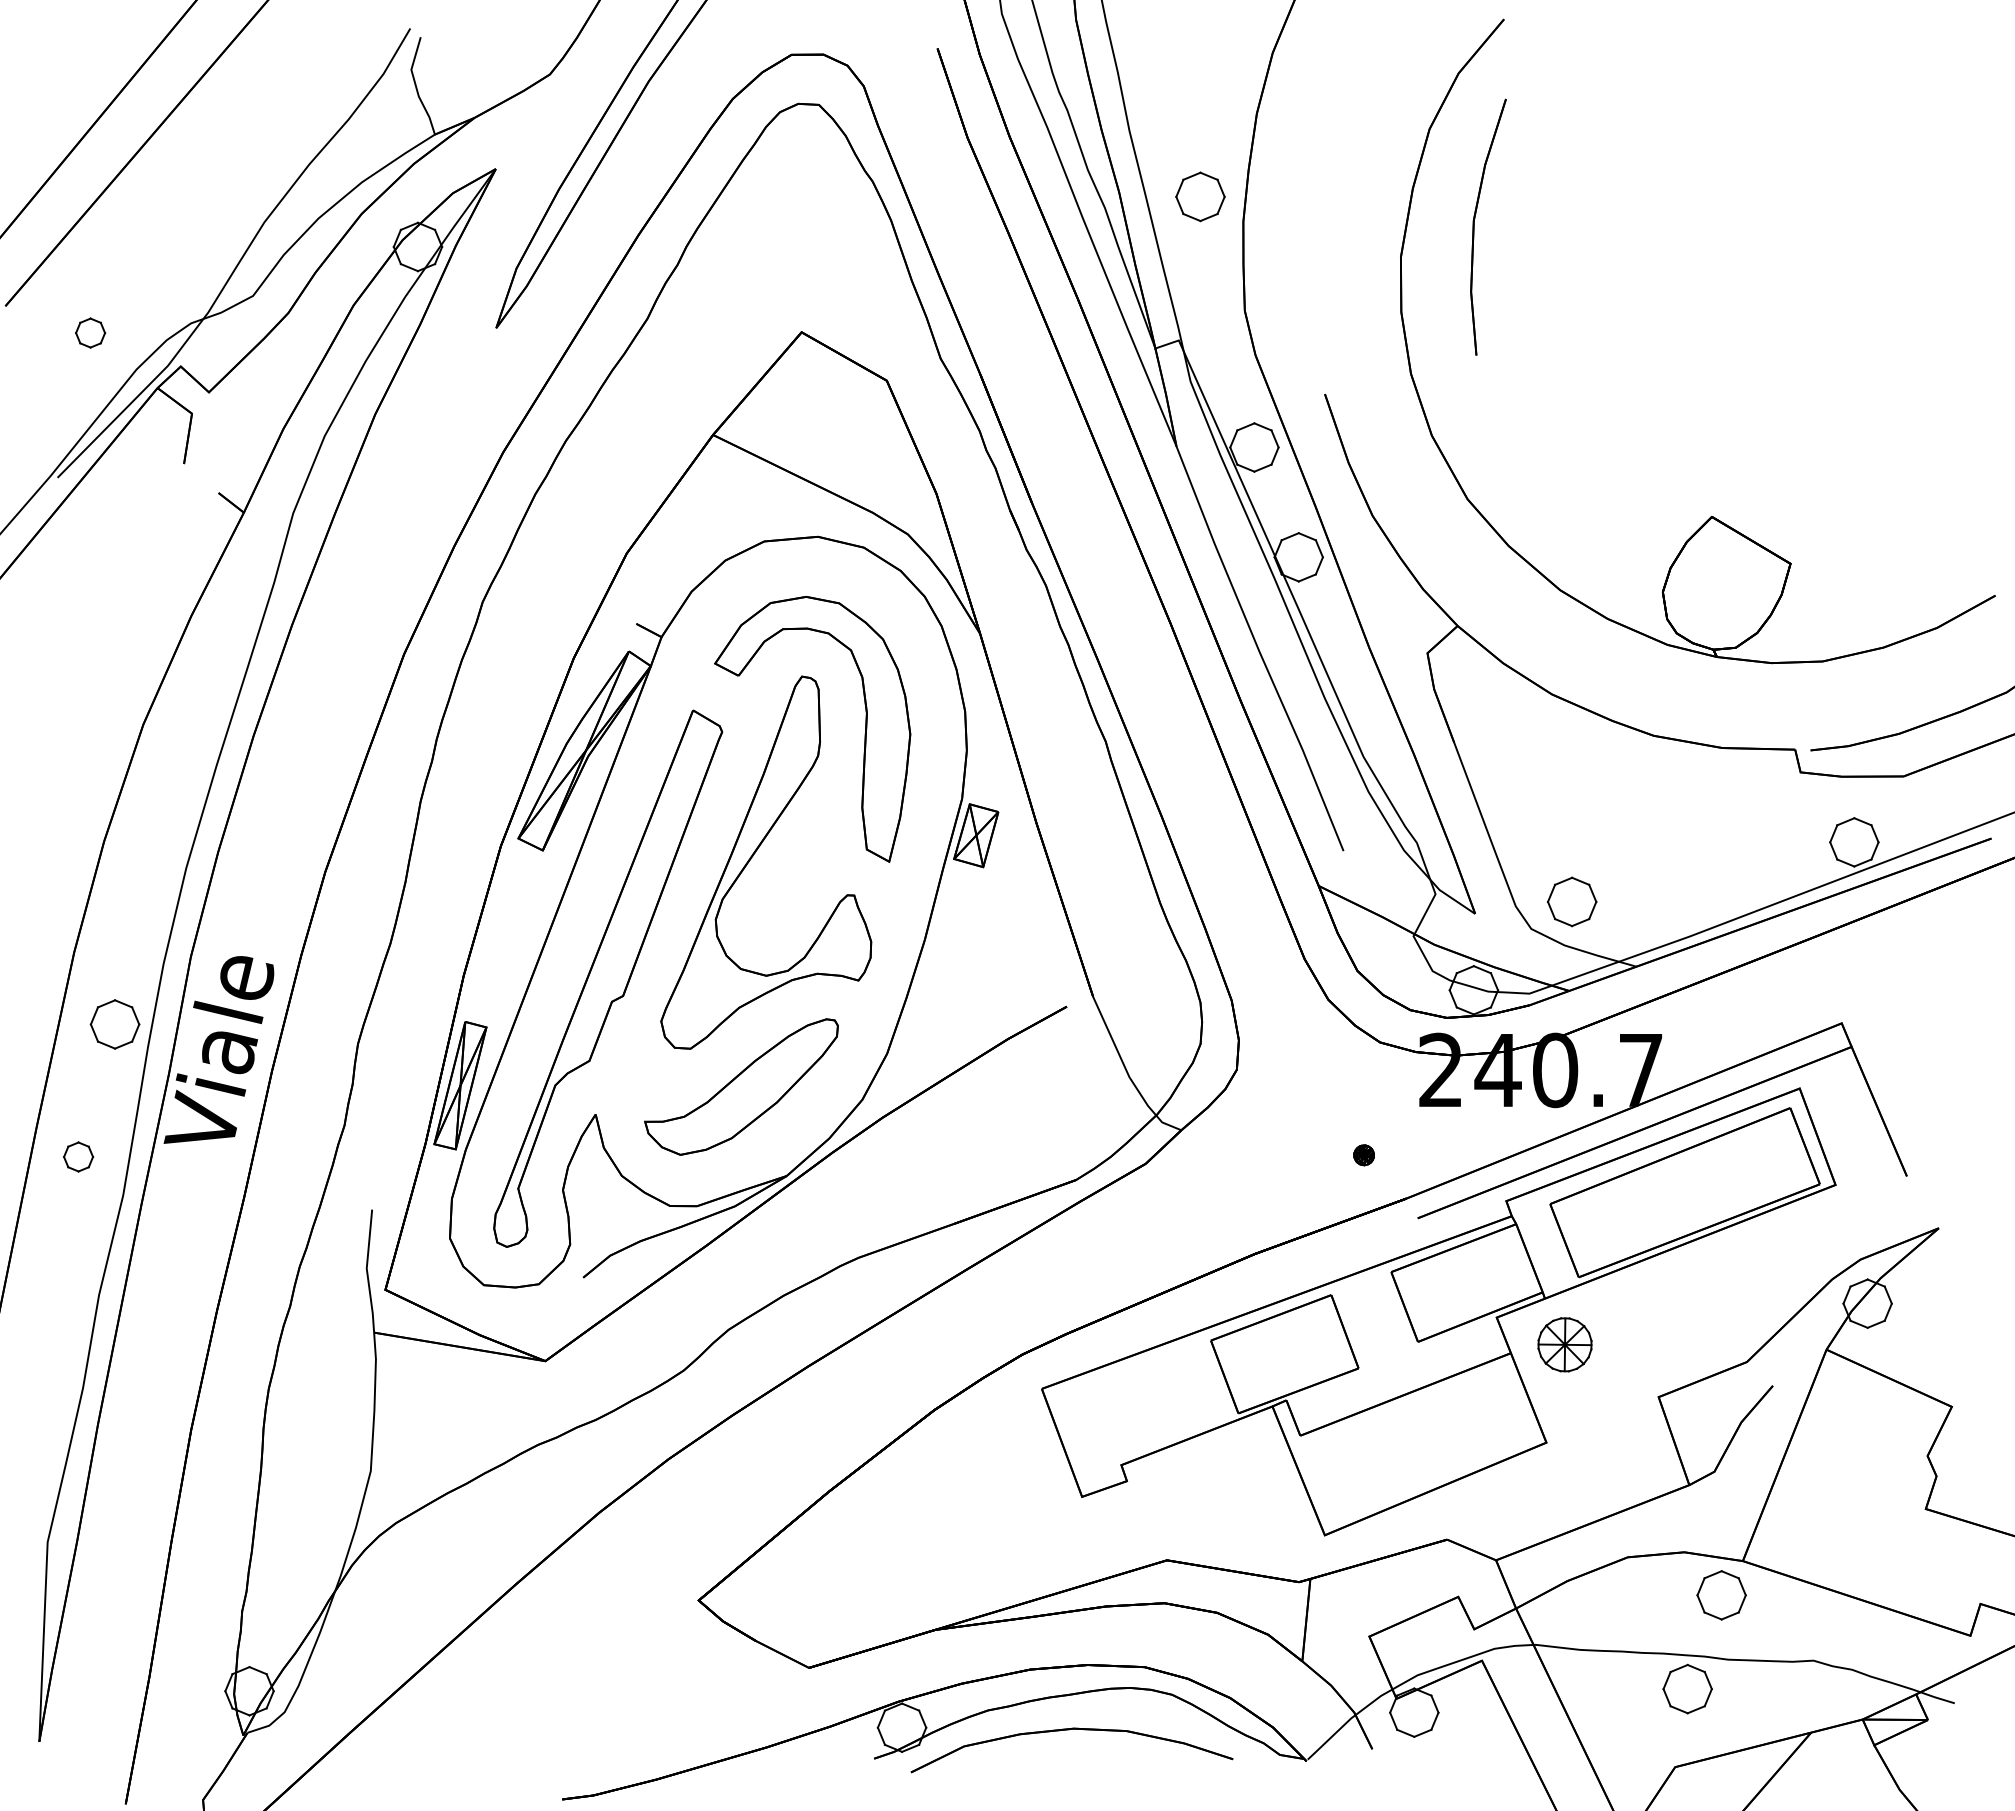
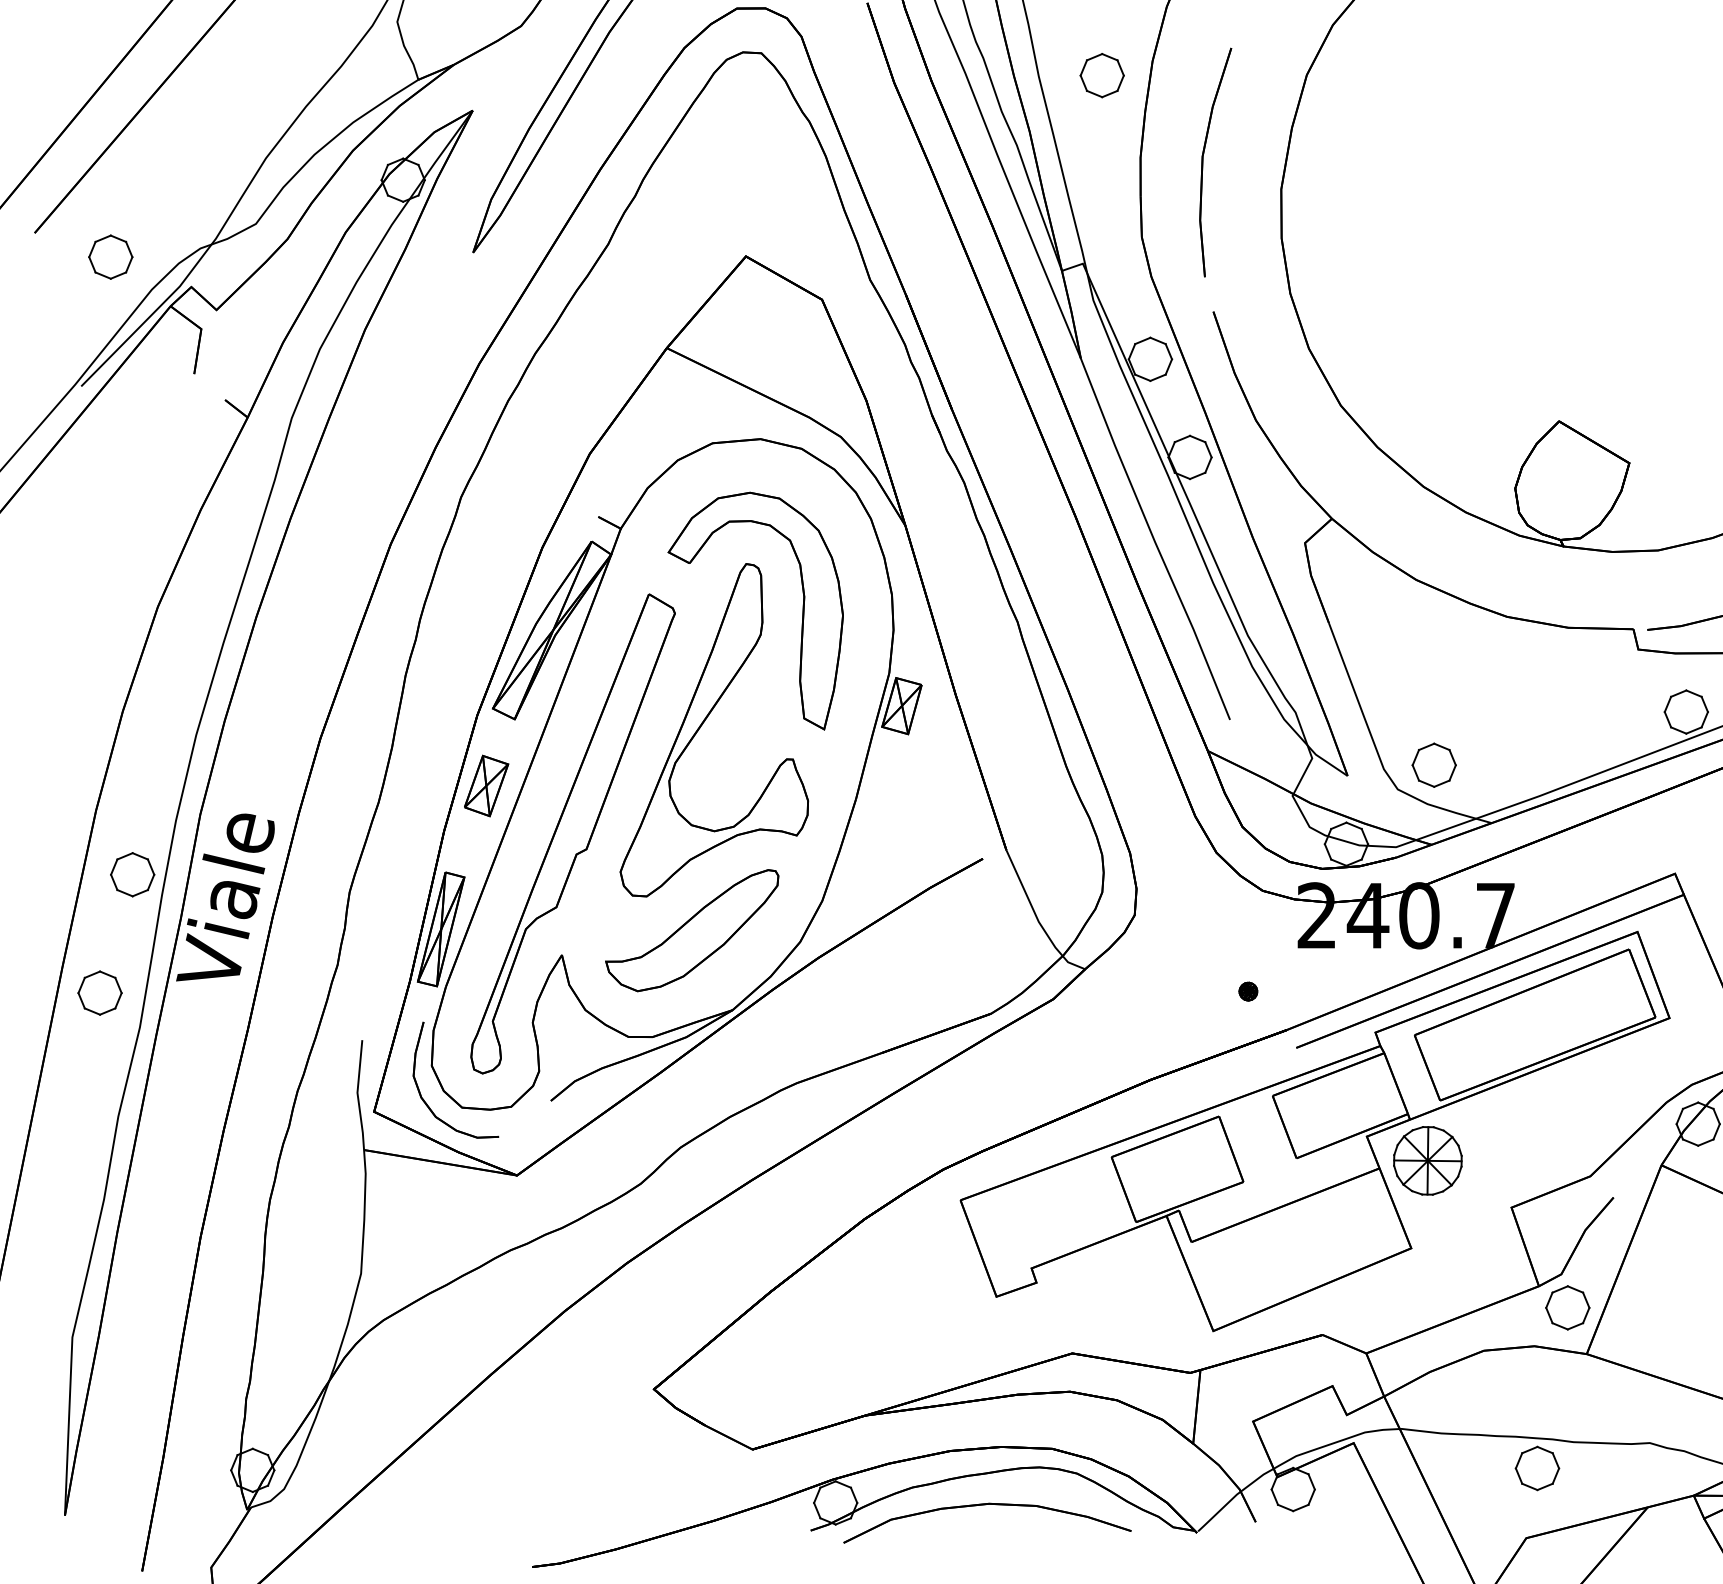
part: (1200, 196) -> (1102, 75), moved
part: (1474, 226) -> (1203, 161), moved
part: (90, 332) -> (110, 256), size x1.67
part: (511, 924) -> (486, 785), added
part: (78, 1156) -> (99, 992), size x1.67
part: (442, 1277) -> (425, 1100), added
part: (1564, 1344) -> (1427, 1160), size x1.43
part: (1721, 1595) -> (1567, 1308), moved

